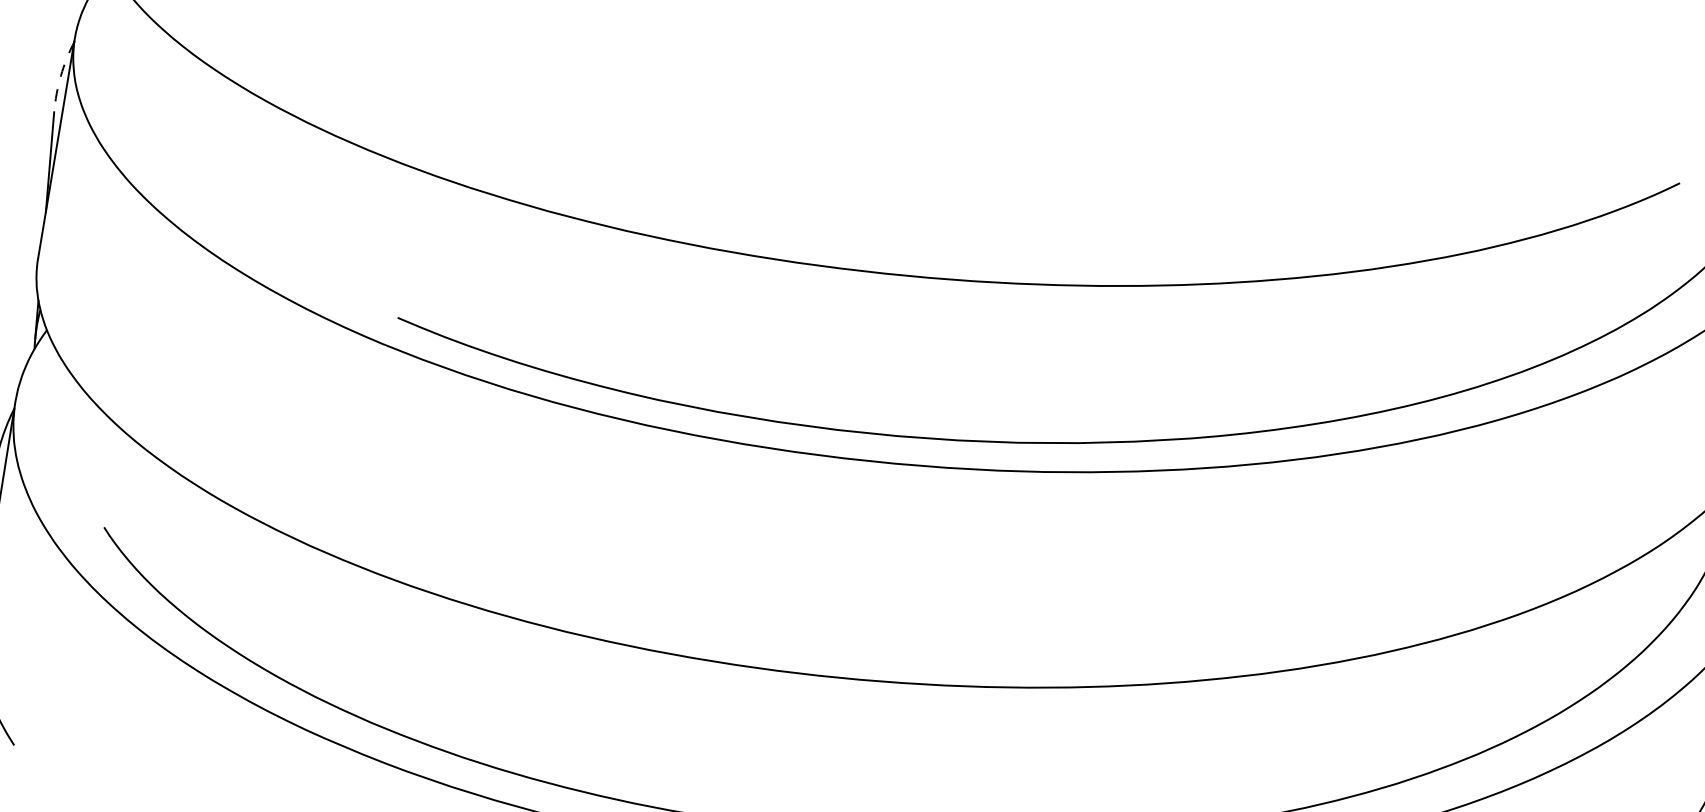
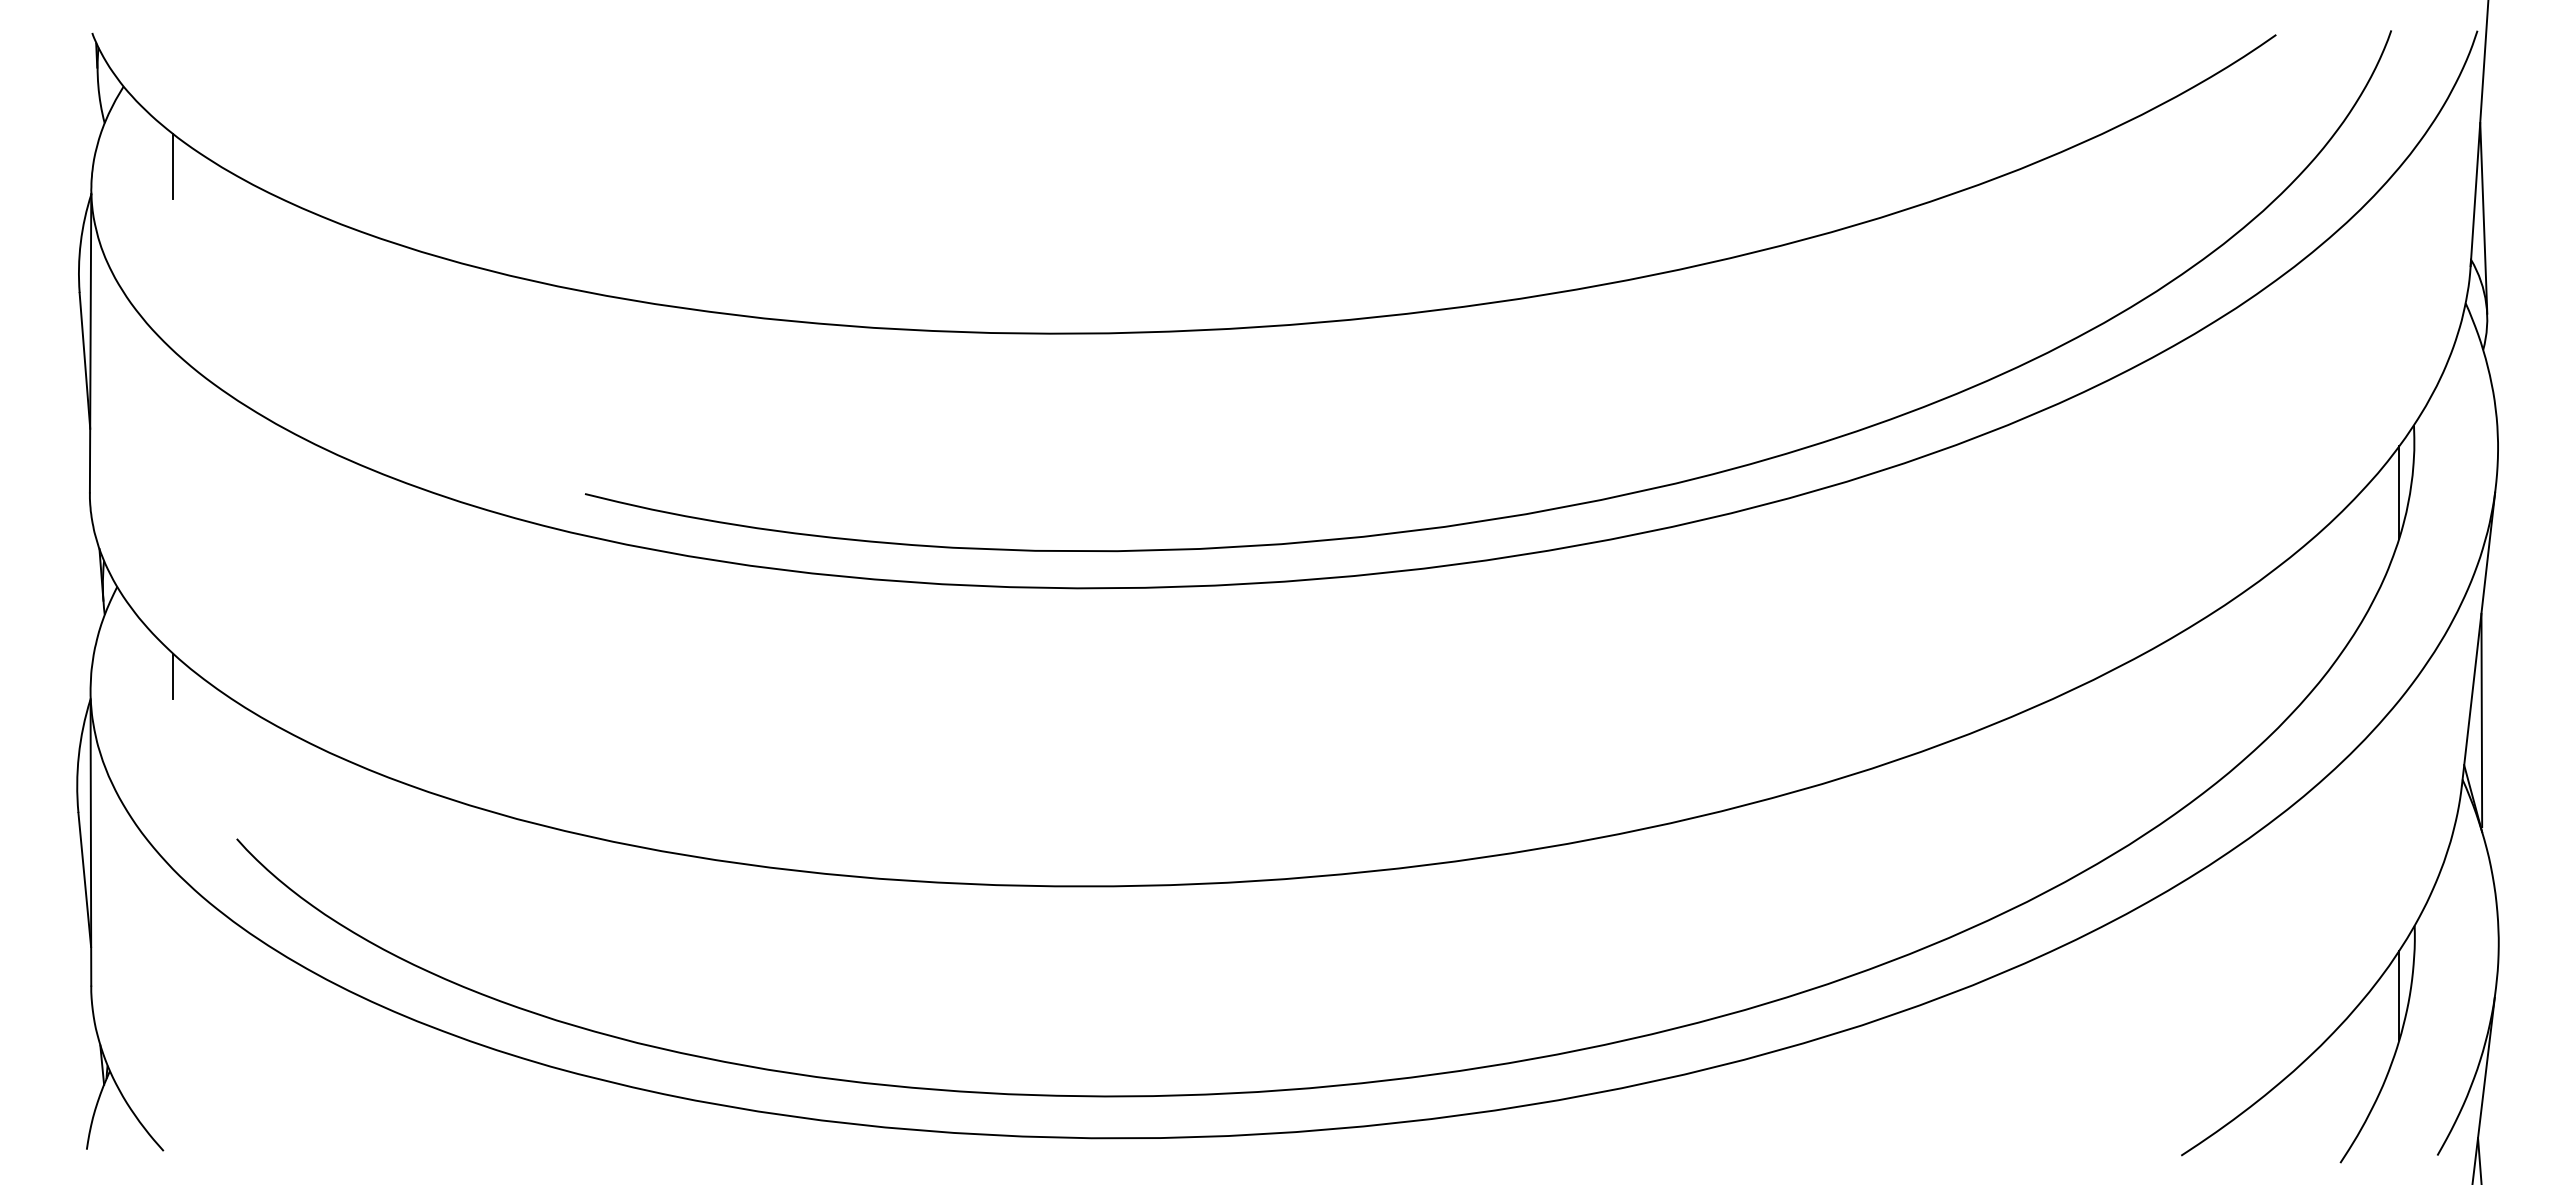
line: (136, 31) -> (172, 166), added
arc: (60, 75) -> (80, 242), dashed -> solid
line: (76, 401) -> (172, 675), added

